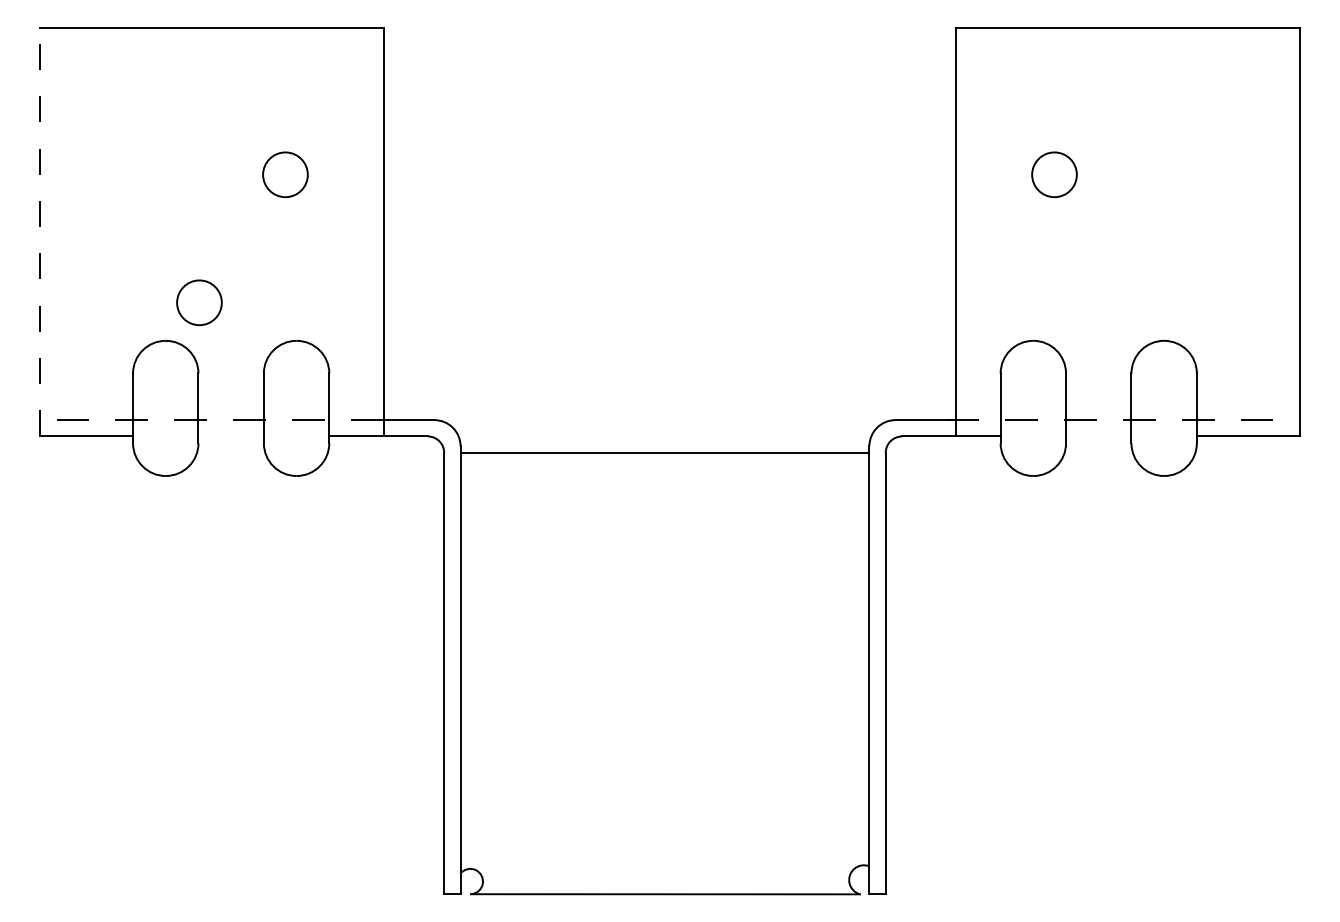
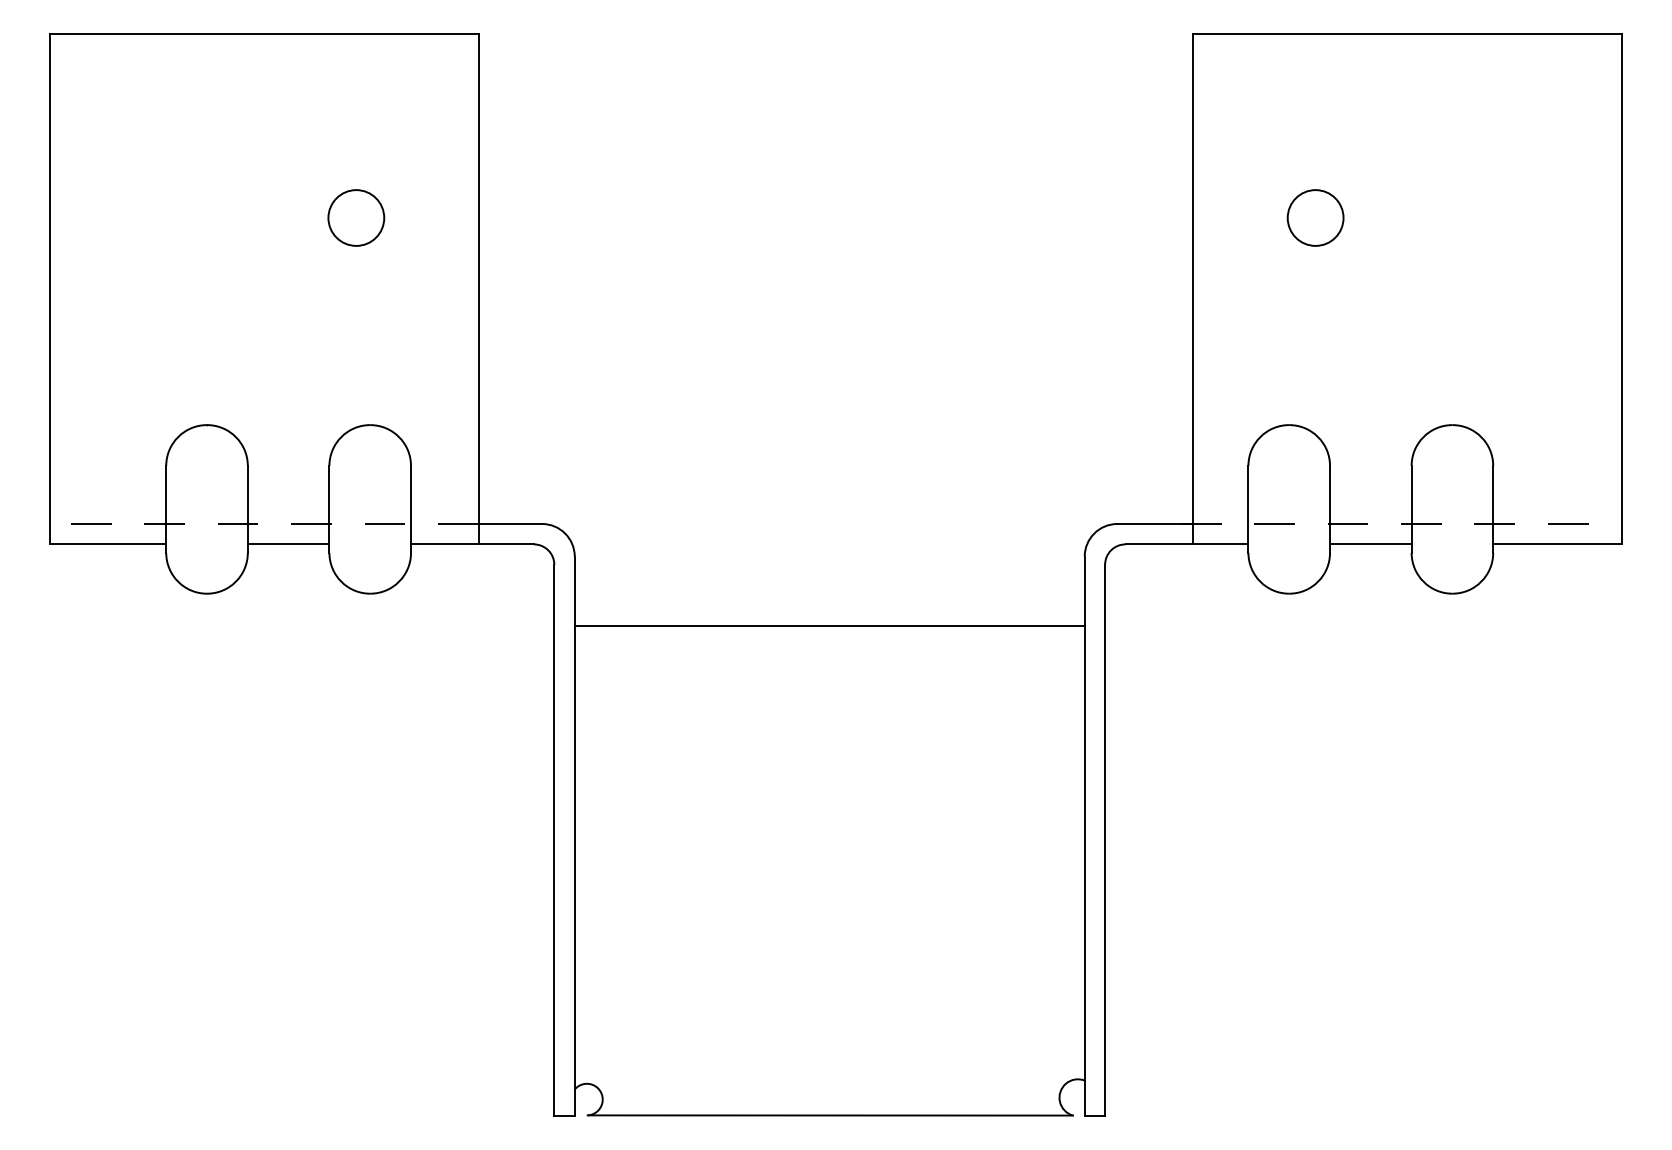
line: (40, 231) -> (50, 288), dashed -> solid
circle: (199, 302) -> (249, 377), removed
line: (230, 436) -> (287, 544), added
line: (1098, 436) -> (1370, 544), added
line: (664, 452) -> (829, 625), moved

